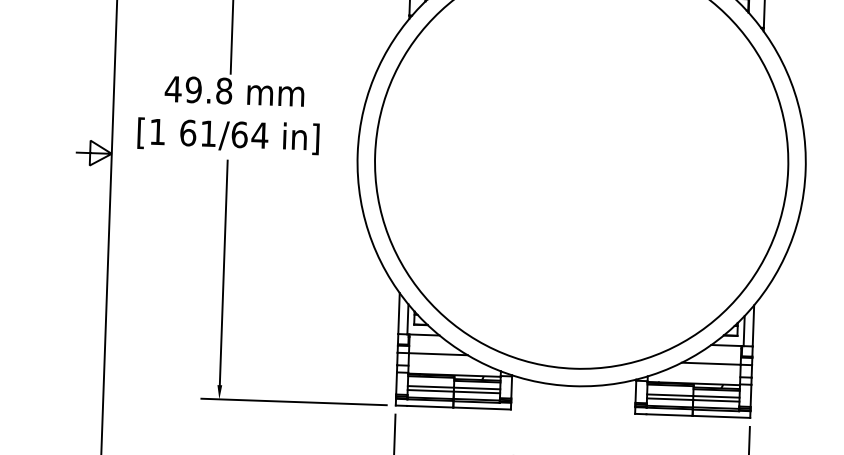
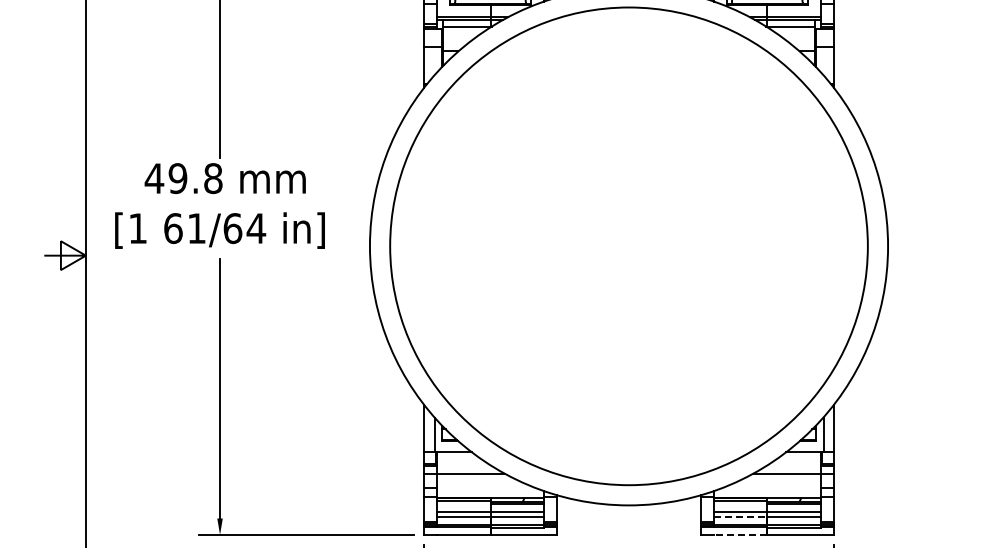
line: (669, 399) -> (740, 516), solid -> dashed
line: (669, 414) -> (740, 534), solid -> dashed

